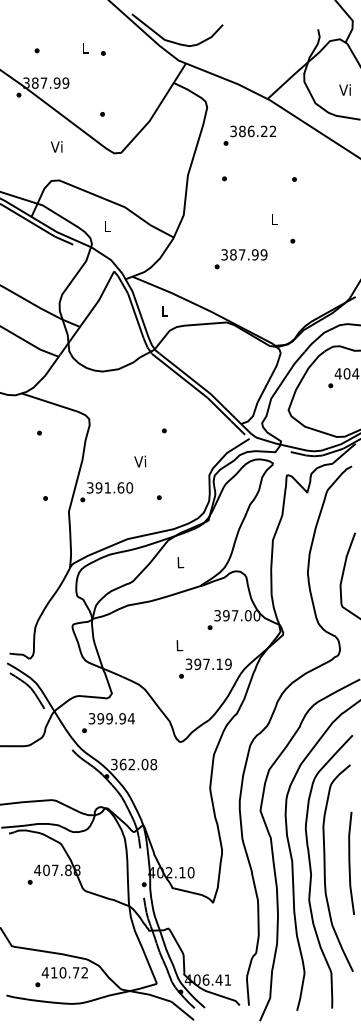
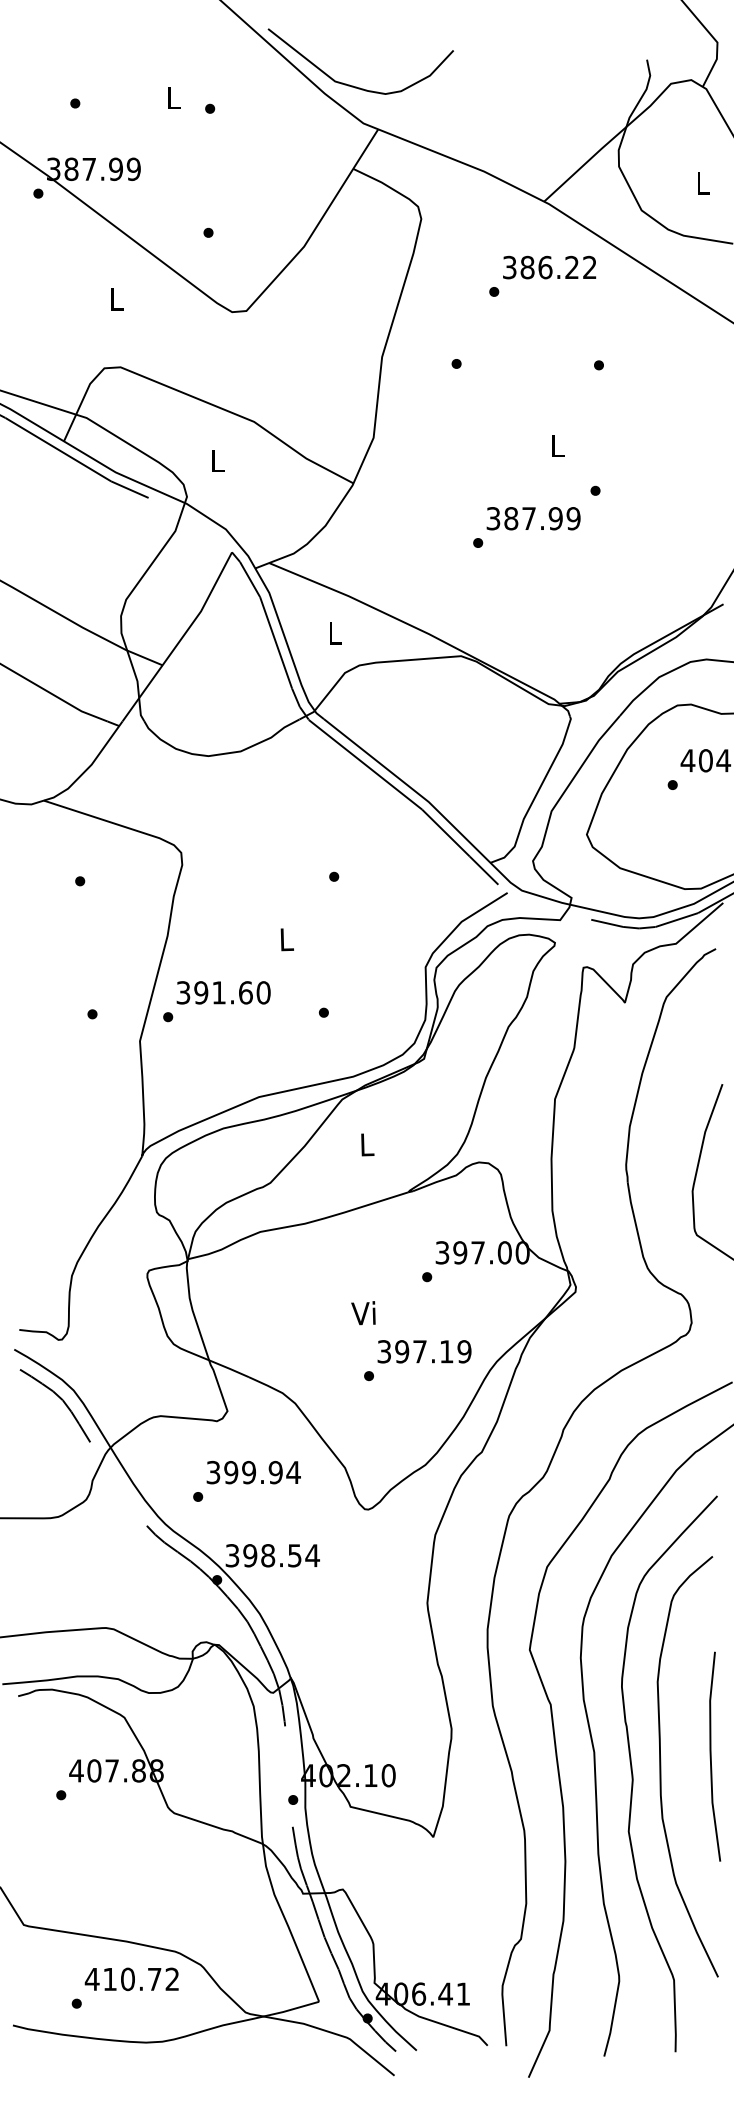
text: (344, 89) -> (700, 182), Vi -> L
text: (249, 135) -> (541, 275), moved
text: (56, 146) -> (114, 298), Vi -> L
text: (240, 259) -> (525, 528), moved
text: (140, 461) -> (285, 939), Vi -> L
text: (178, 645) -> (362, 1313), L -> Vi
text: (108, 723) -> (246, 1482), moved
text: (138, 764) -> (281, 1555), 362.08 -> 398.54

